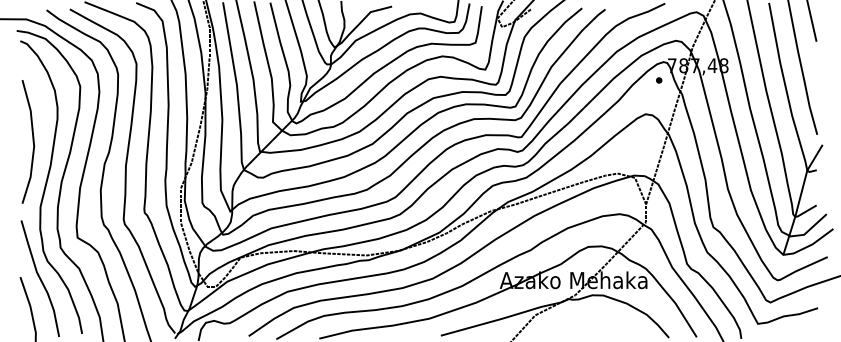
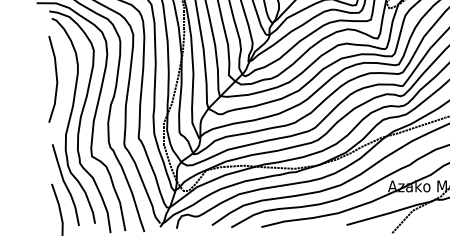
line: (32, 141) -> (56, 79), moved

